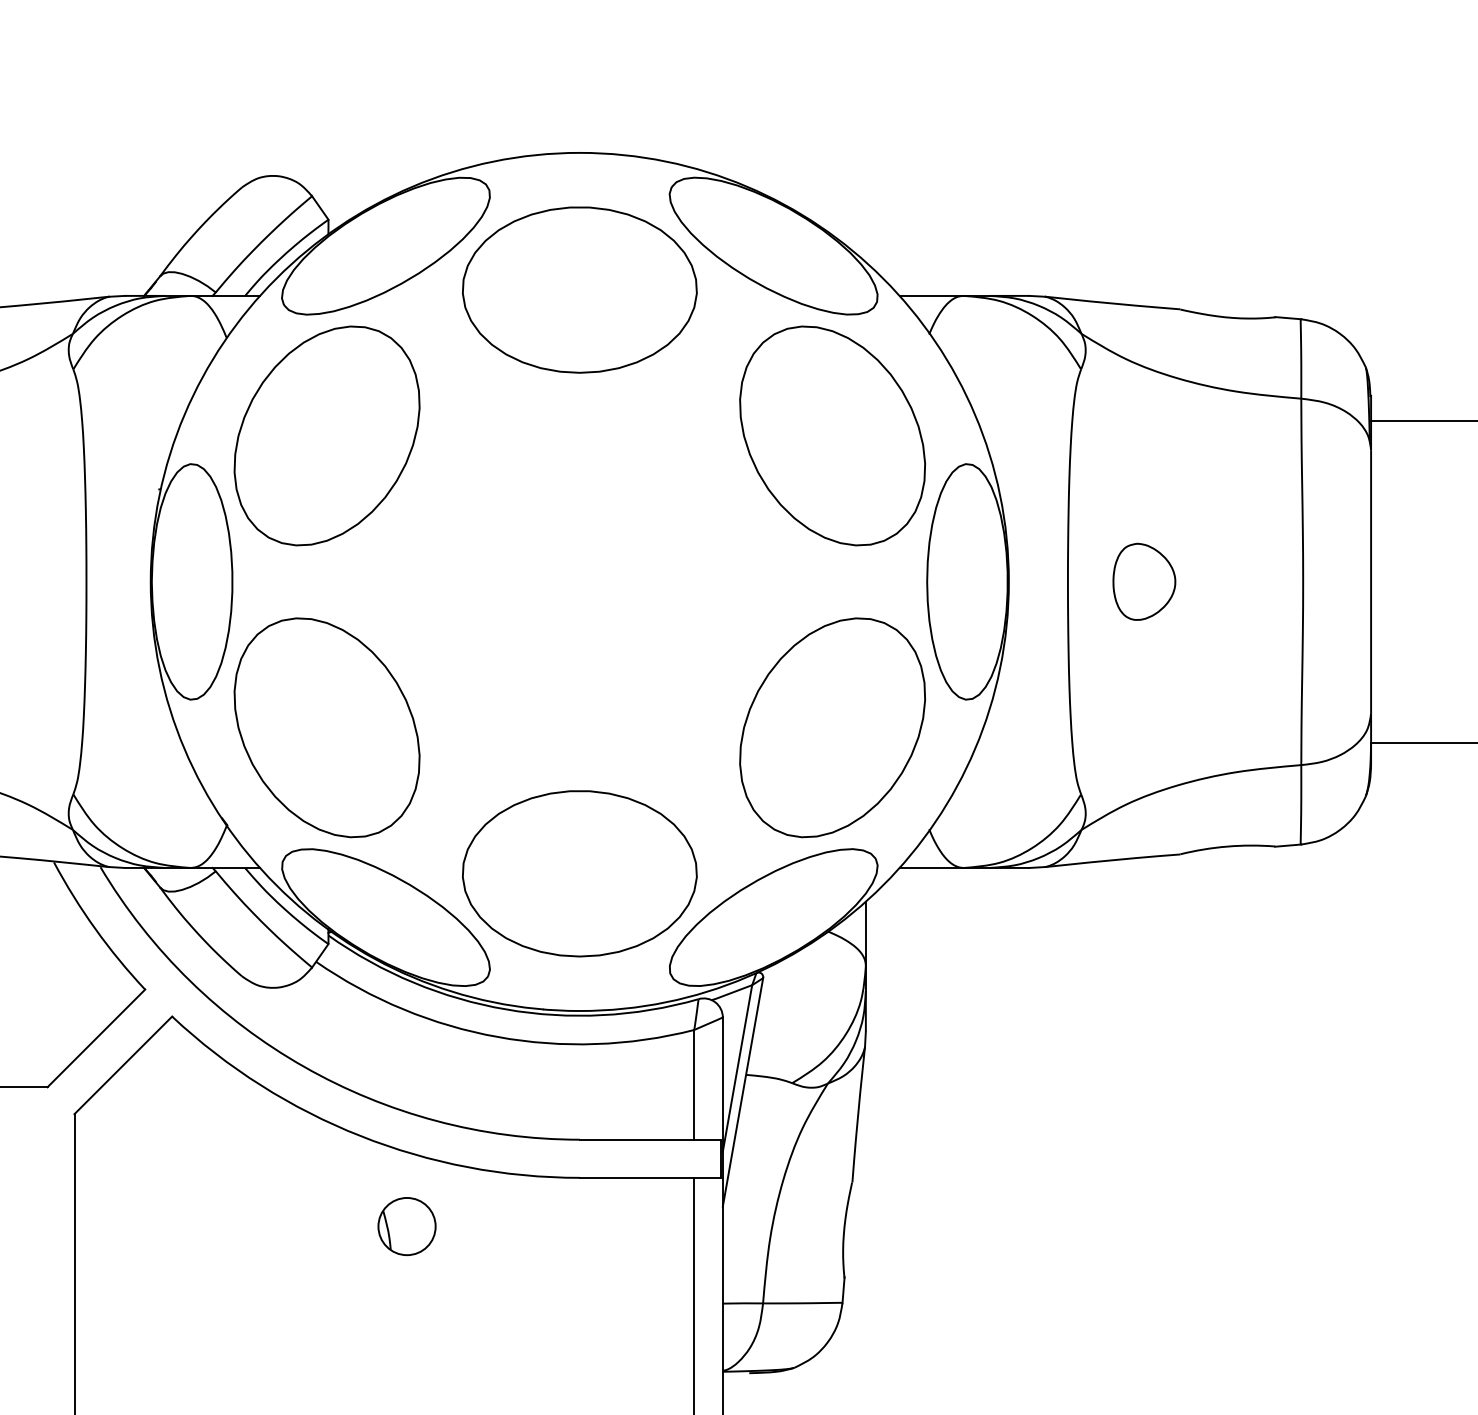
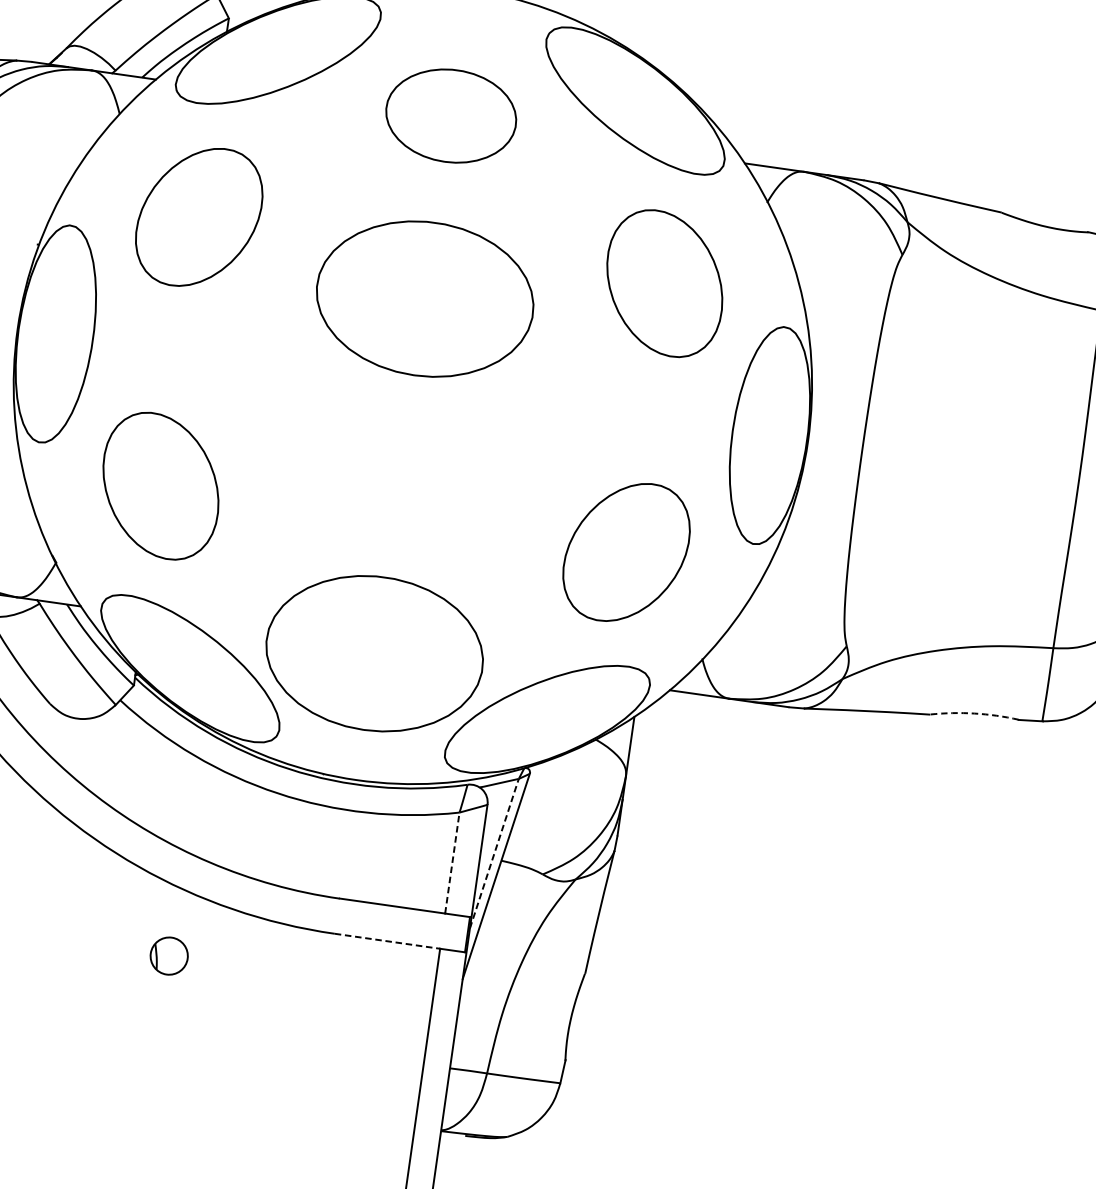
part: (579, 289) -> (450, 115), size x0.6
part: (326, 435) -> (198, 216), size x0.7
part: (832, 435) -> (664, 283), size x0.7
part: (579, 488) -> (424, 298), added
part: (1144, 581) -> (933, 458), removed
part: (326, 727) -> (160, 485), size x0.7
part: (832, 727) -> (626, 552), size x0.7
arc: (1227, 846) -> (974, 713), solid -> dashed
line: (737, 1068) -> (494, 853), solid -> dashed
line: (694, 1084) -> (452, 862), solid -> dashed
line: (637, 1177) -> (387, 941), solid -> dashed
part: (406, 1226) -> (168, 955), size x0.7

